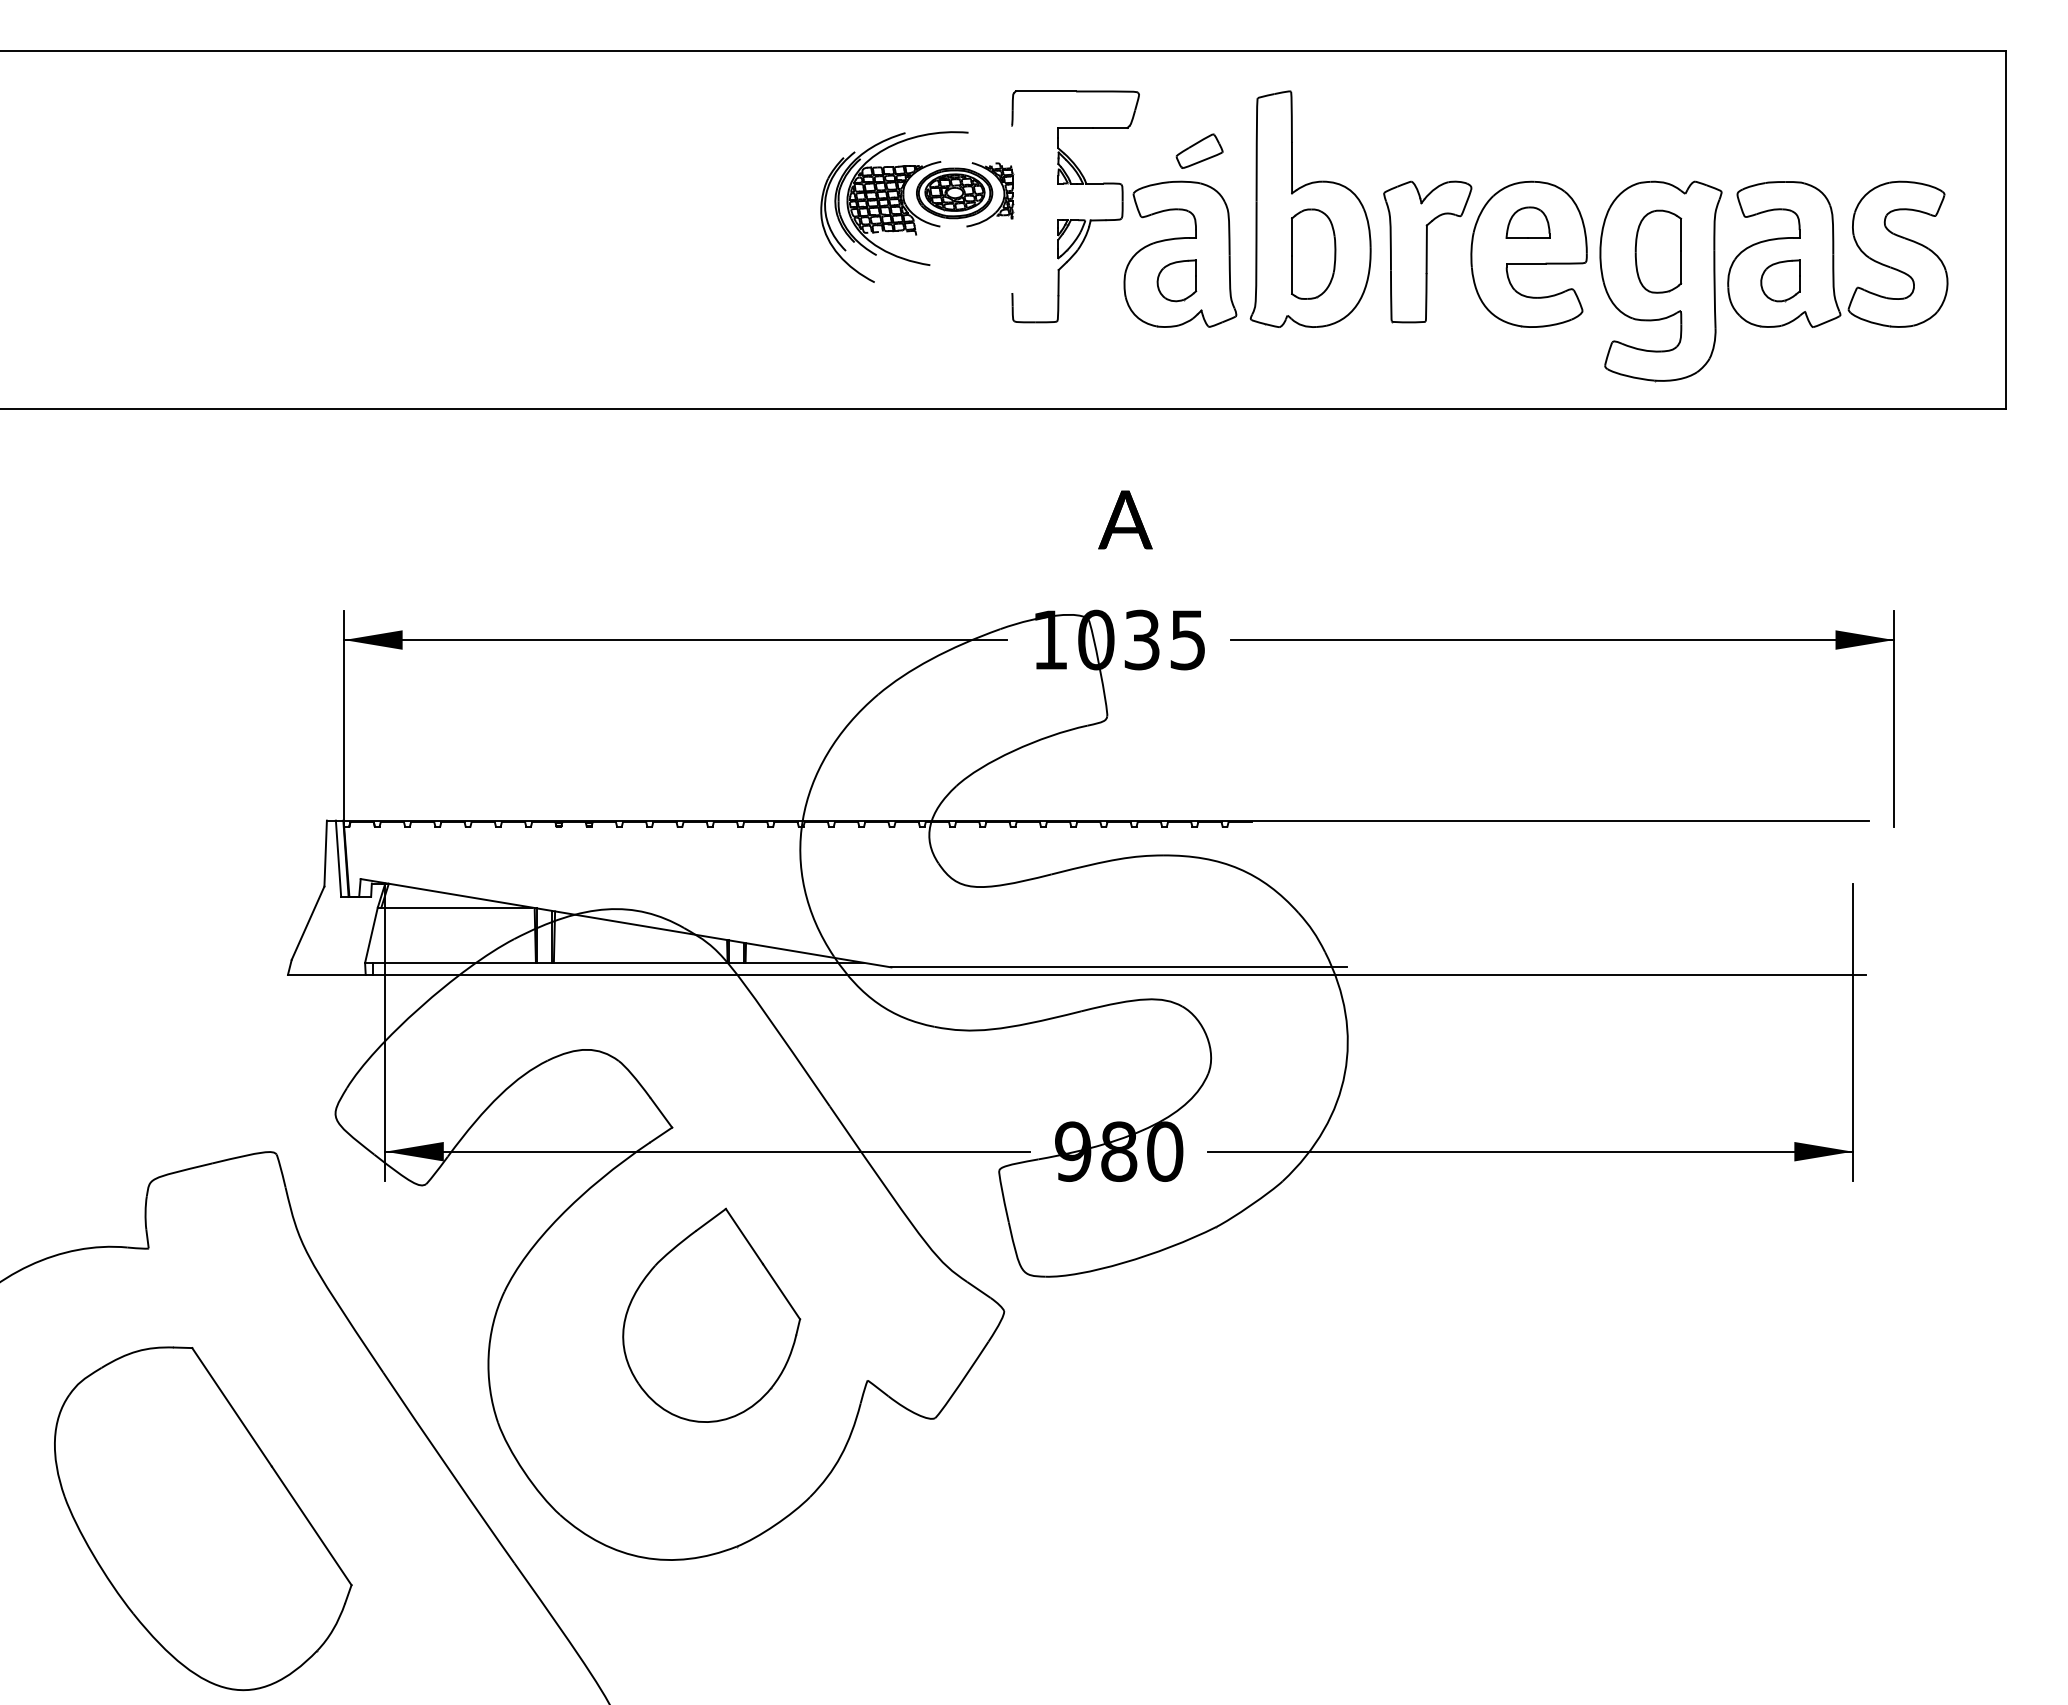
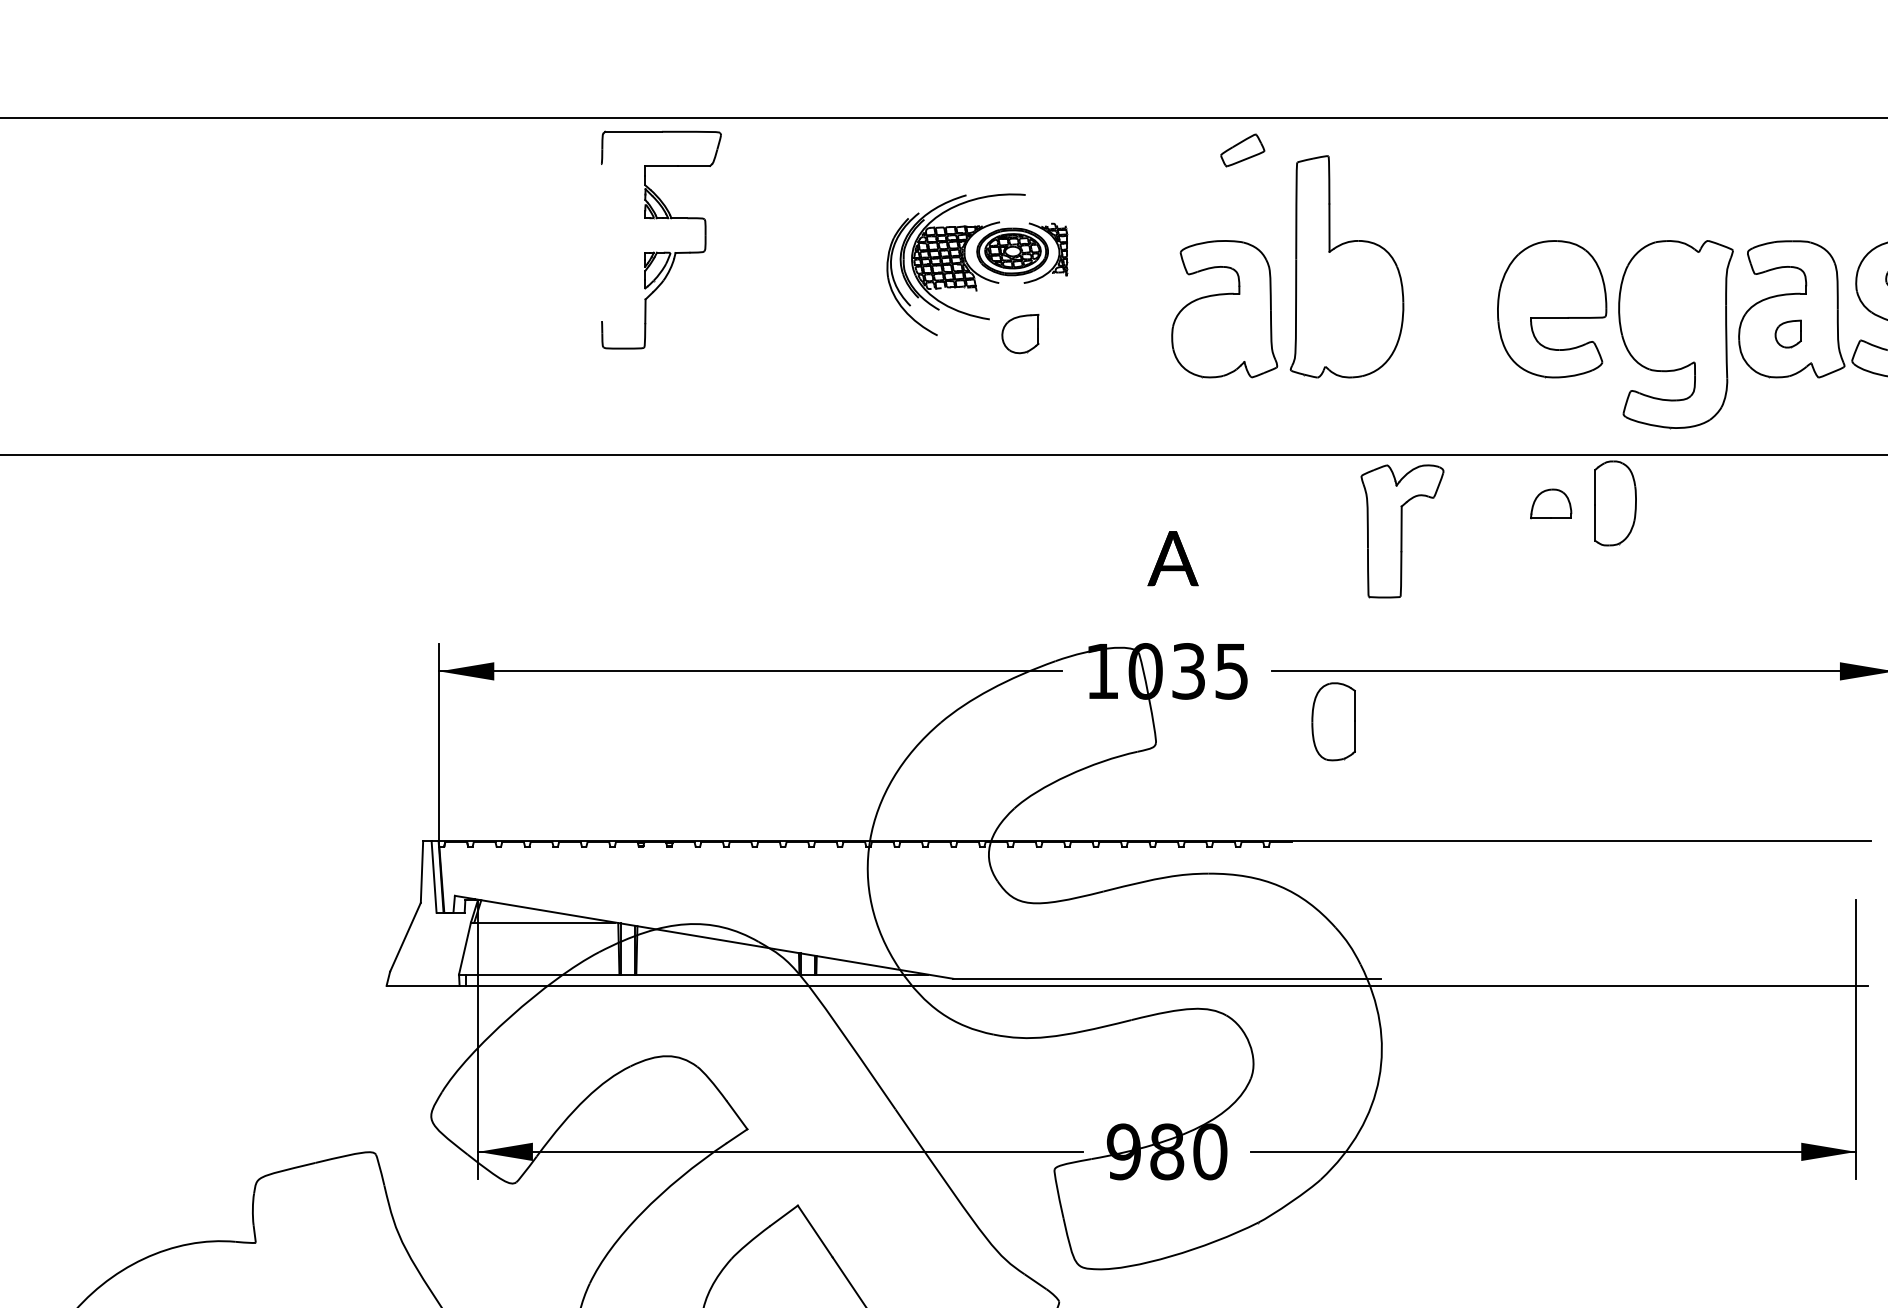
part: (1199, 150) -> (1242, 149), moved
part: (1075, 219) -> (661, 252), moved
part: (1527, 222) -> (1550, 503), moved
part: (1427, 251) -> (1402, 530), moved
part: (1658, 251) -> (1333, 721), moved
part: (1313, 253) -> (1615, 502), moved
part: (1176, 280) -> (1020, 333), moved
part: (1780, 280) -> (1788, 333), size x0.7

